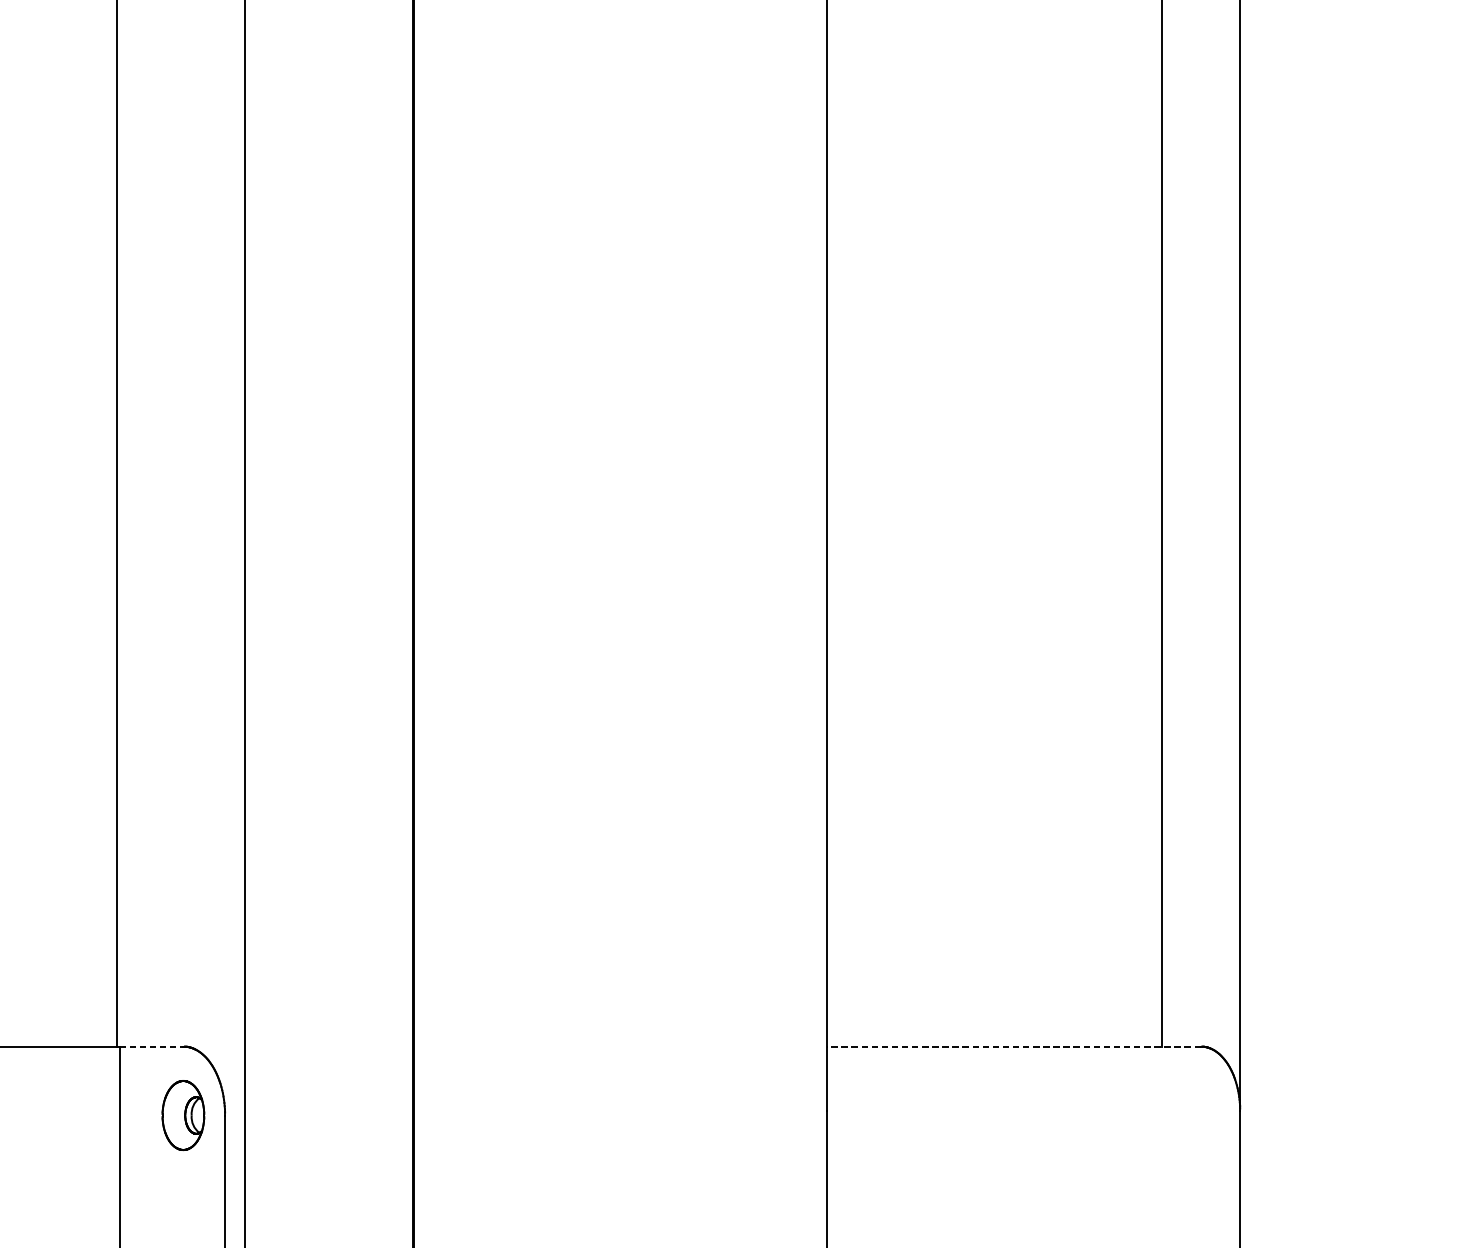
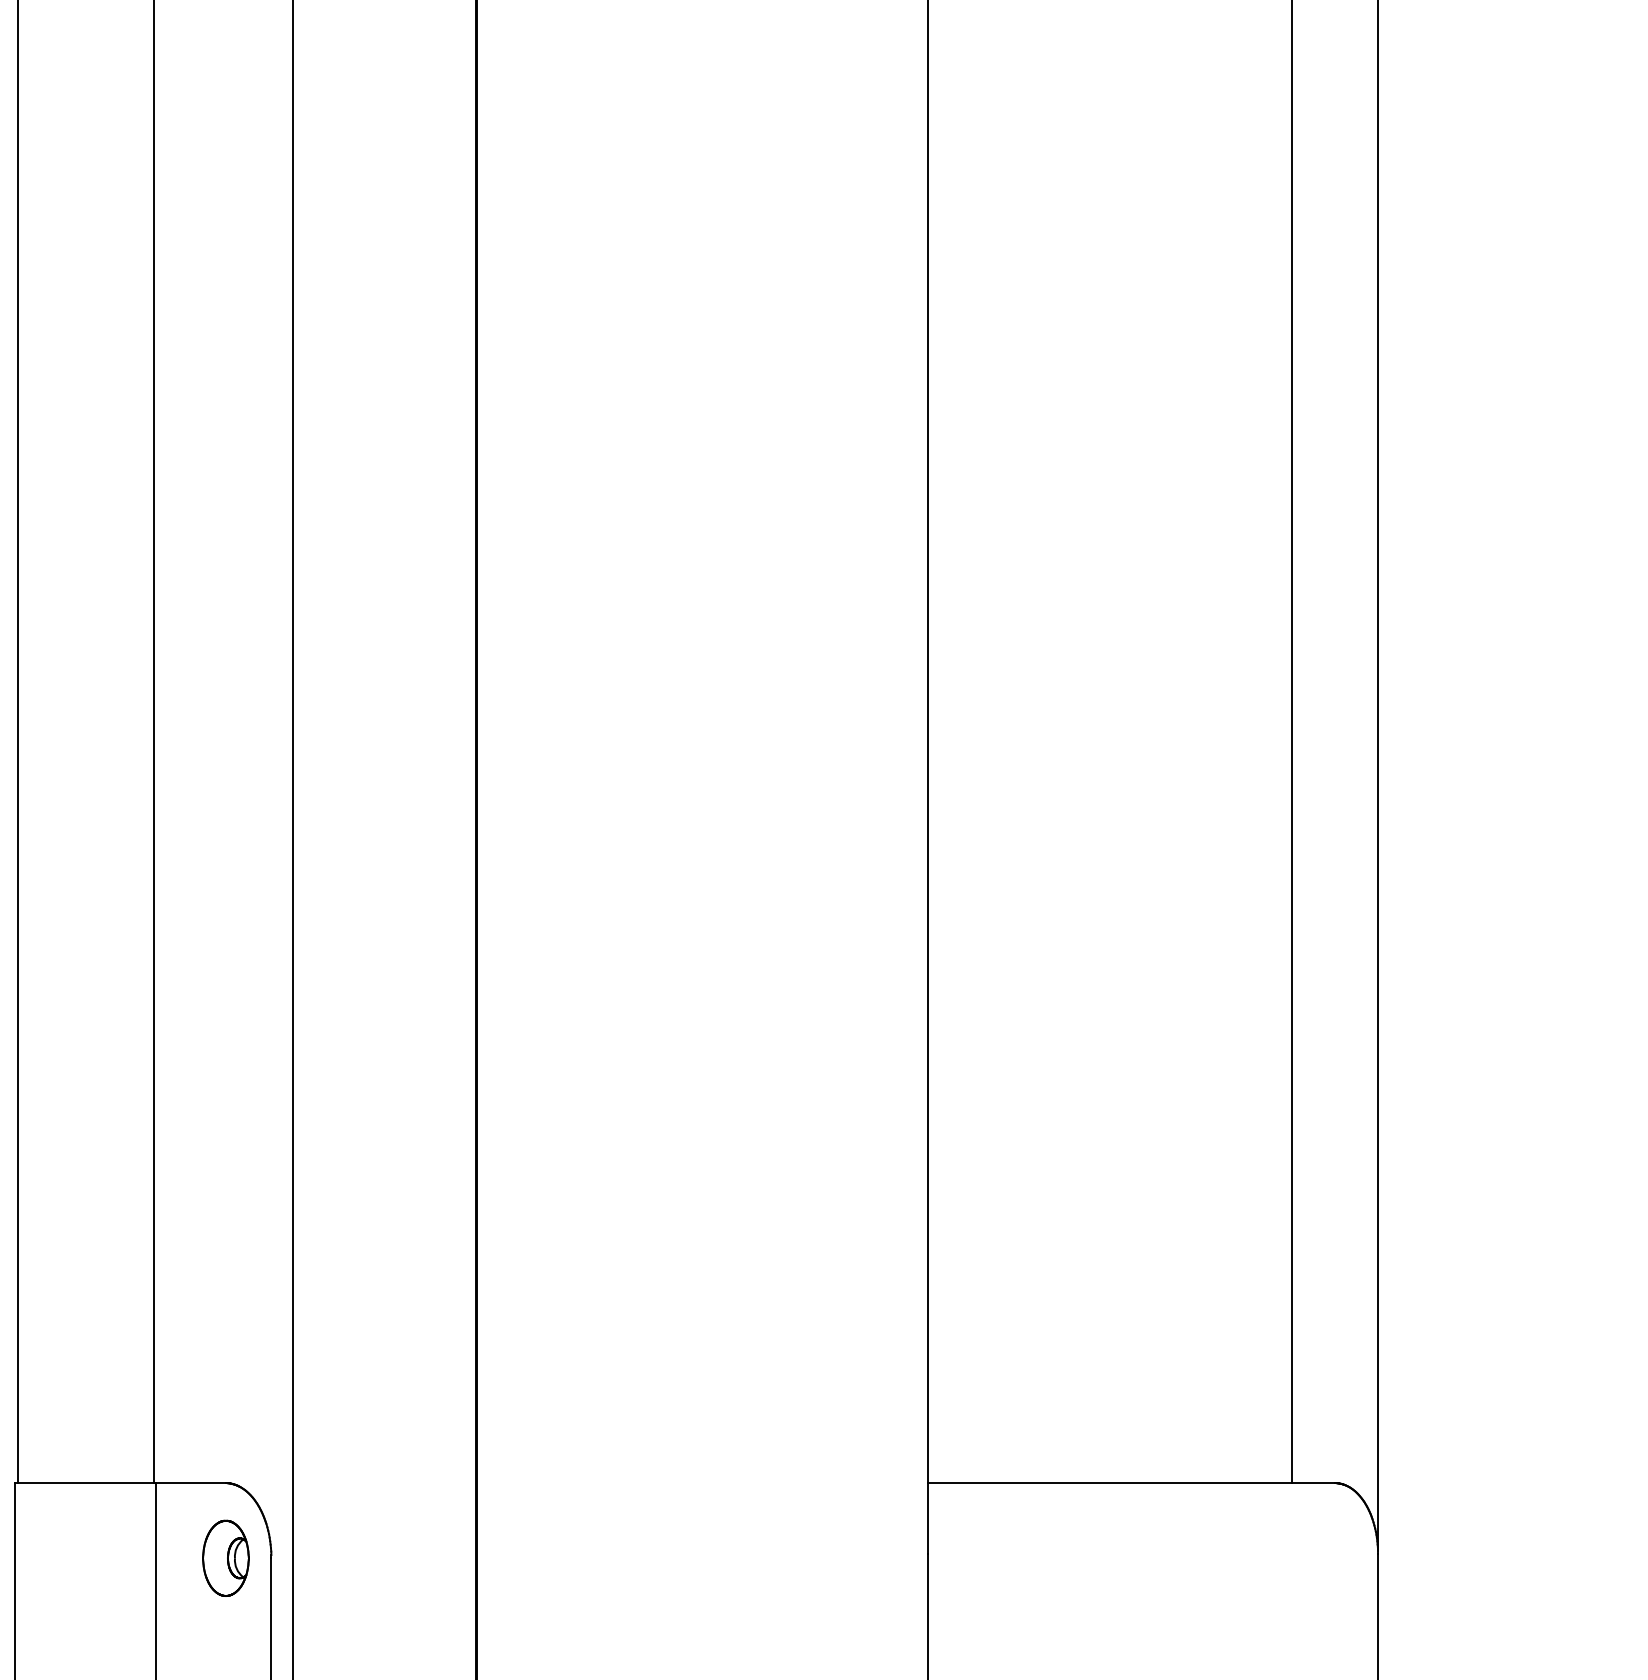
line: (151, 1046) -> (191, 1483), dashed -> solid
line: (1014, 1046) -> (1131, 1483), dashed -> solid

